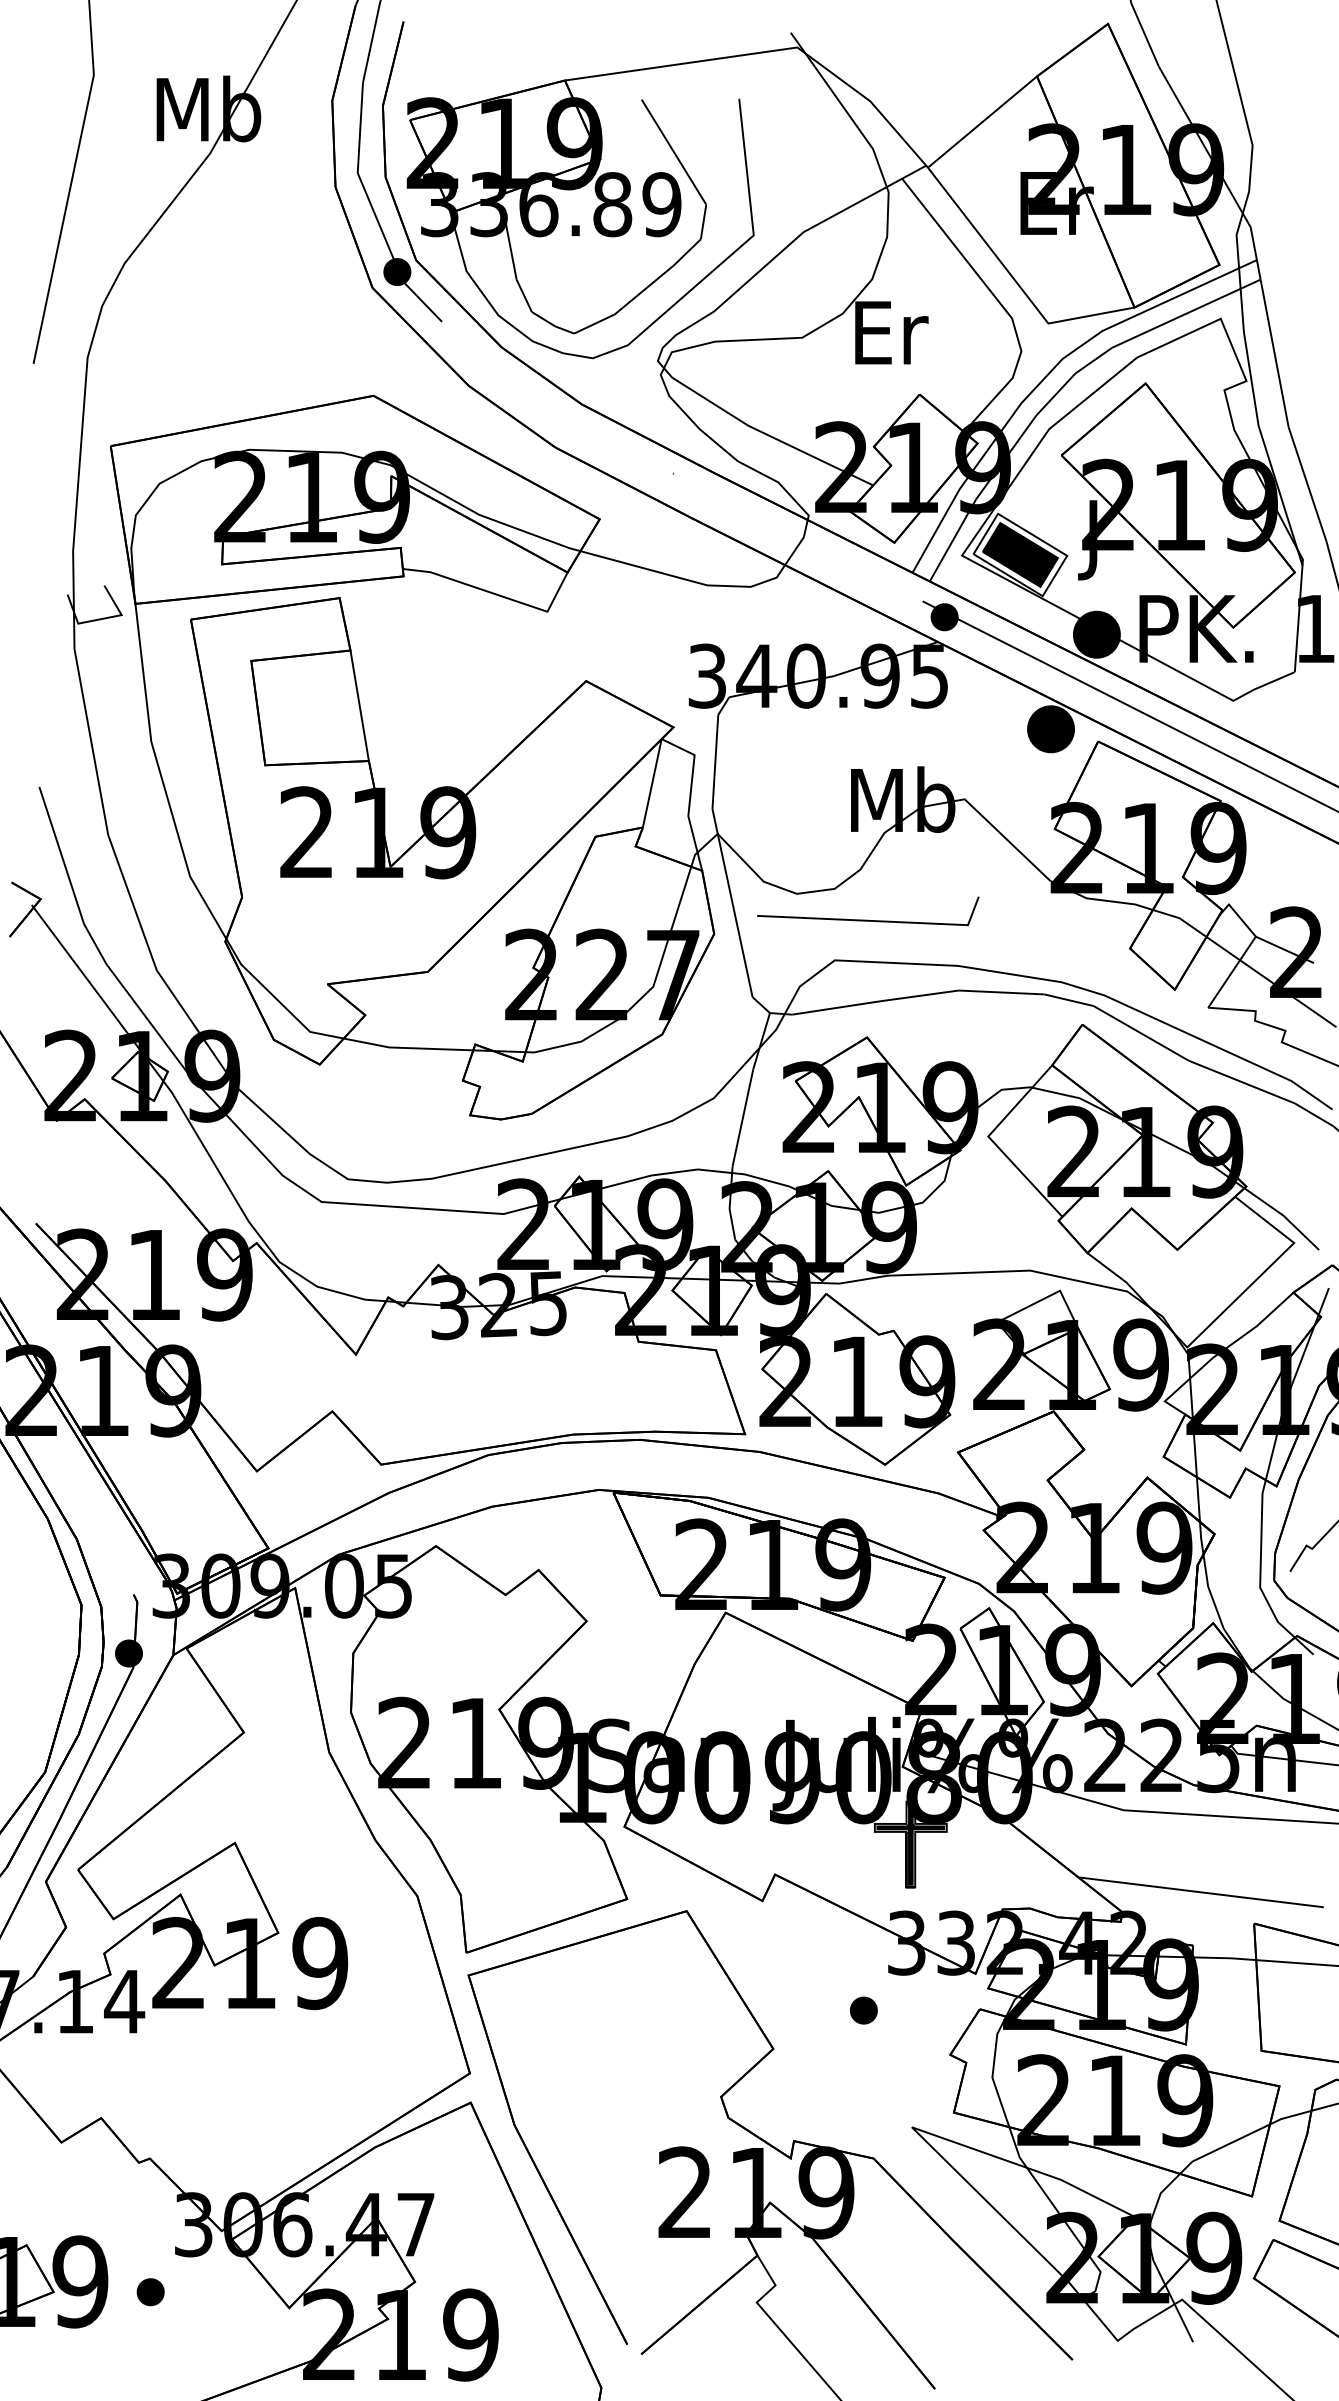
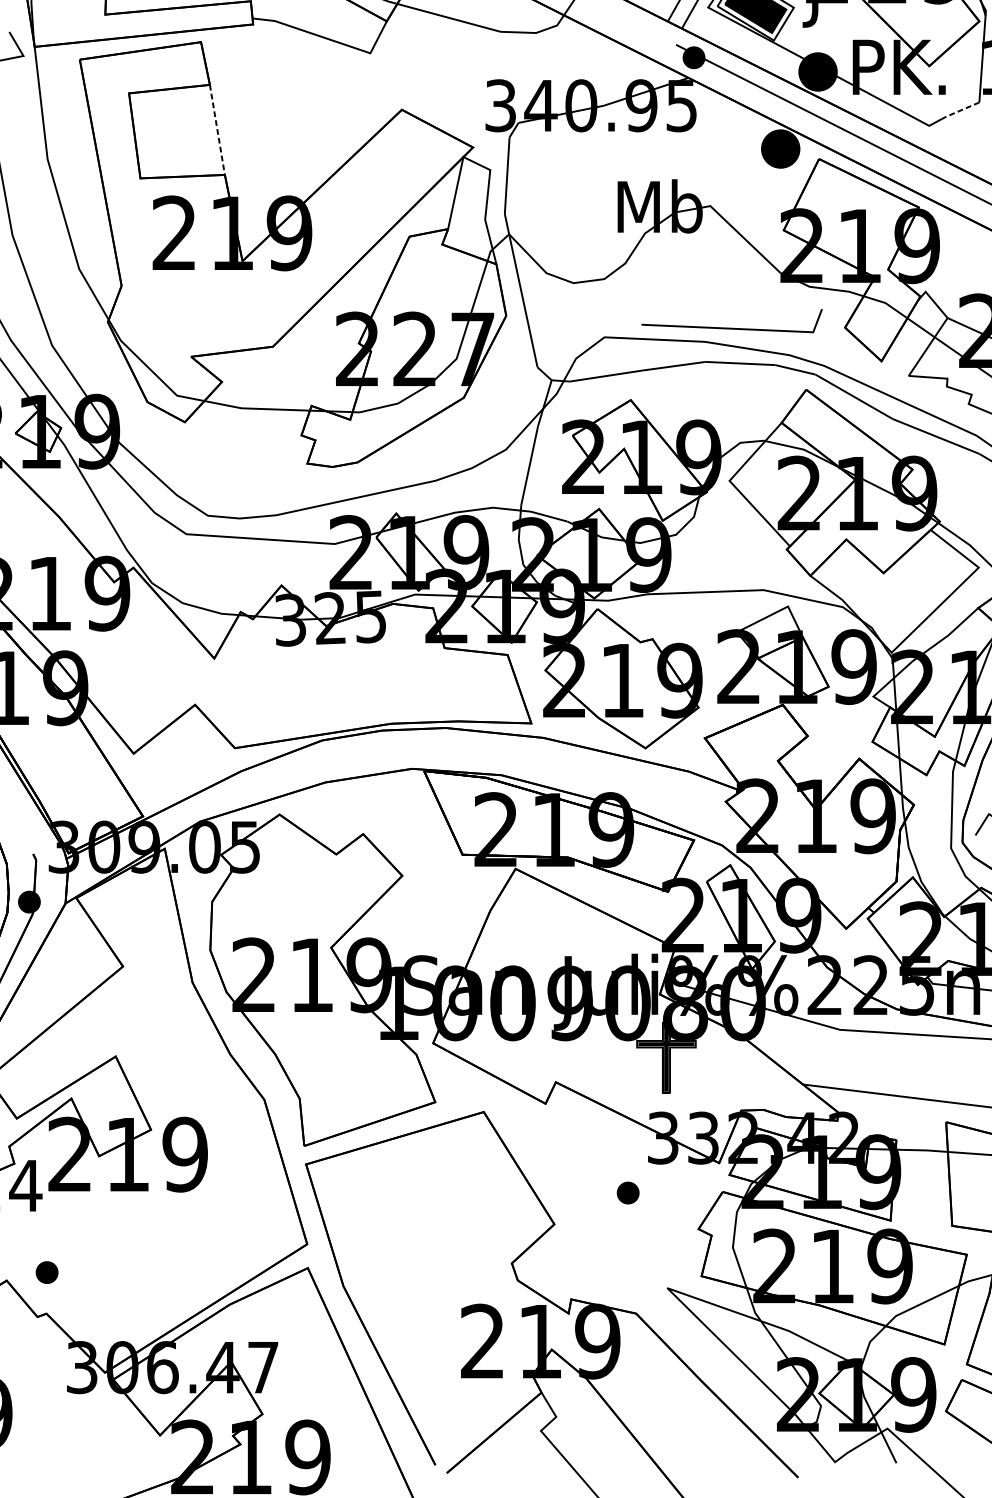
line: (1273, 681) -> (961, 110), solid -> dashed
line: (359, 706) -> (217, 130), solid -> dashed
line: (868, 919) -> (732, 327), moved
part: (150, 2292) -> (46, 1272), moved

